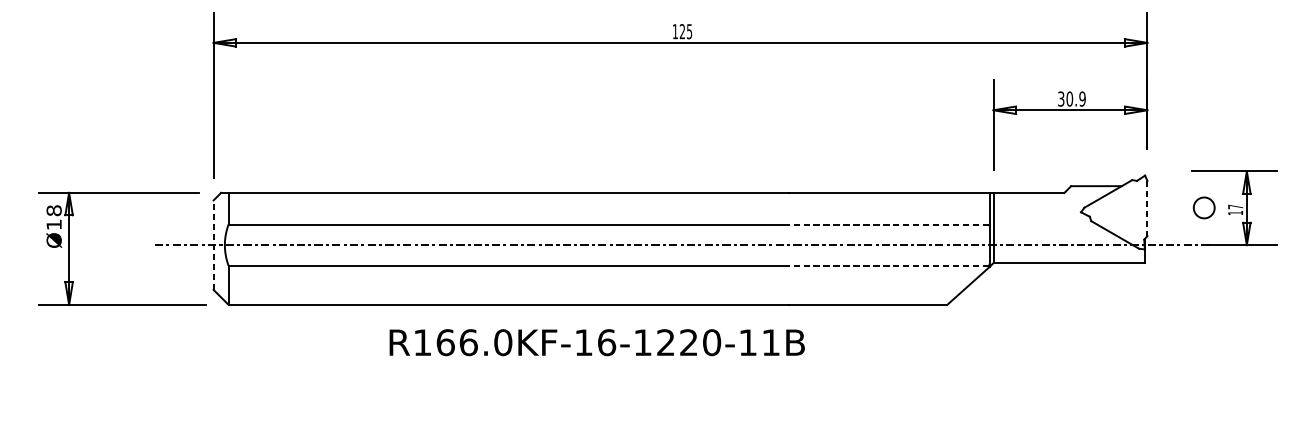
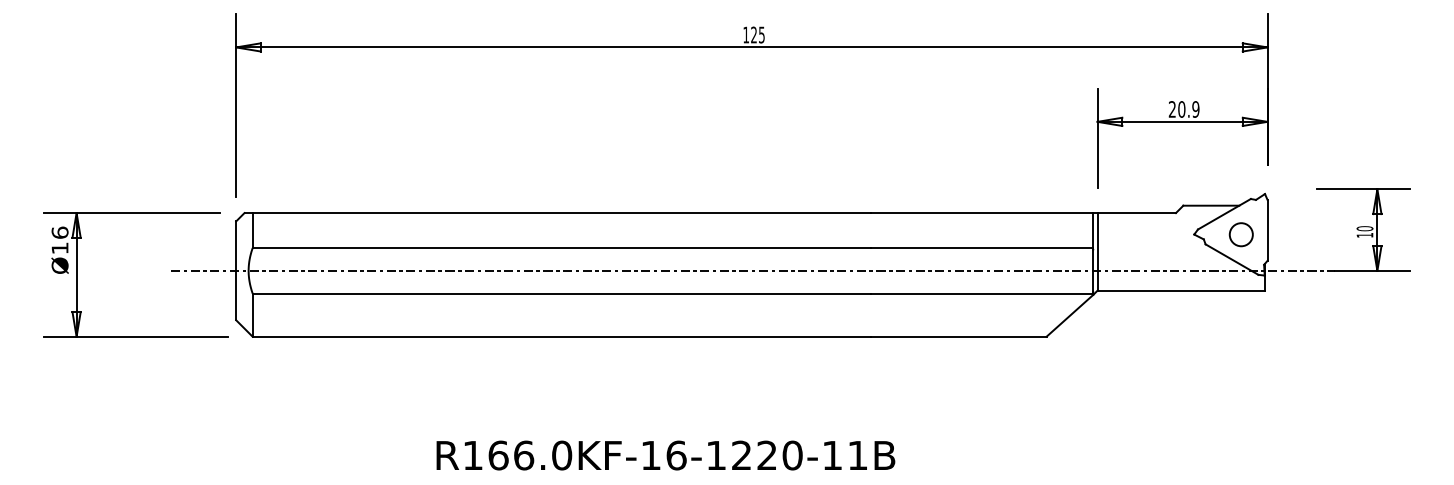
text: (1061, 99) -> (1172, 109), 30.9 -> 20.9
text: (1235, 206) -> (1364, 228), 17 -> 10
circle: (1203, 207) -> (1240, 234), moved
line: (1147, 208) -> (1267, 230), dashed -> solid
text: (53, 210) -> (59, 232), Ø18 -> Ø16
line: (889, 224) -> (982, 248), dashed -> solid
line: (213, 244) -> (236, 270), dashed -> solid
line: (889, 265) -> (982, 293), dashed -> solid
text: (596, 342) -> (665, 455), moved

